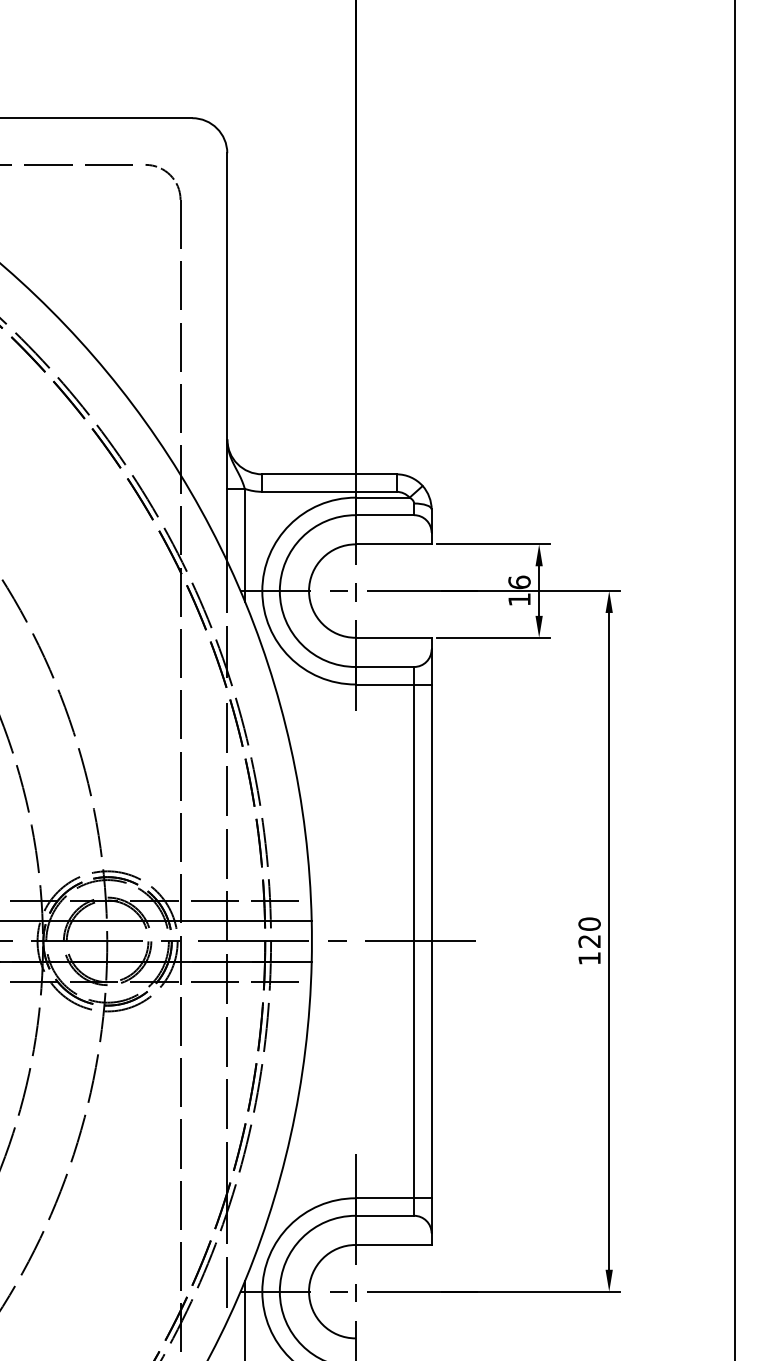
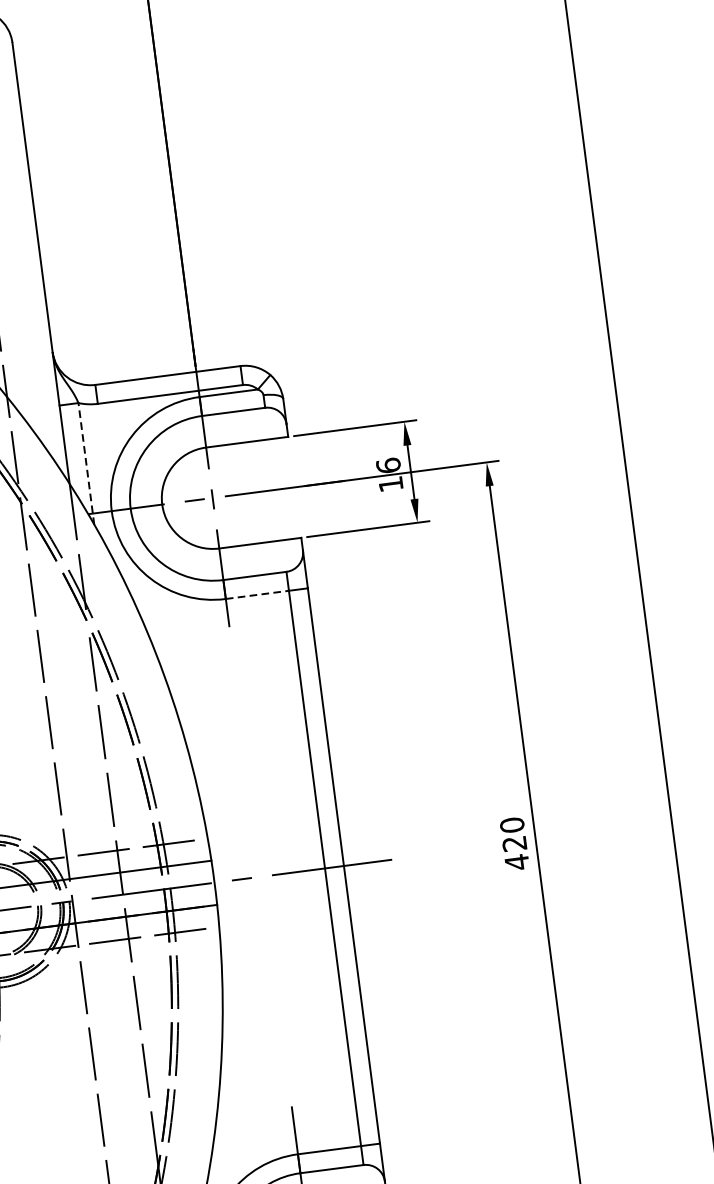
line: (244, 544) -> (85, 463), solid -> dashed
line: (385, 684) -> (258, 594), solid -> dashed
text: (589, 958) -> (516, 862), 120 -> 420

